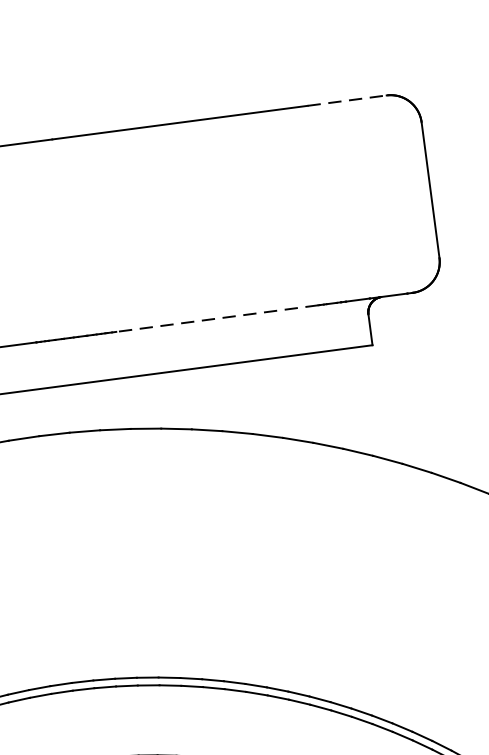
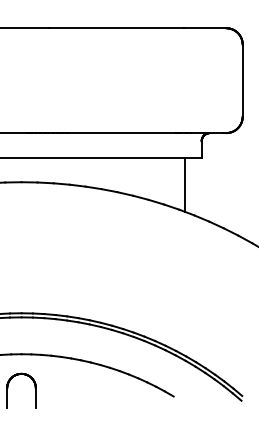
line: (347, 101) -> (205, 28), dashed -> solid
line: (217, 319) -> (122, 133), dashed -> solid
line: (348, 399) -> (185, 184), added

